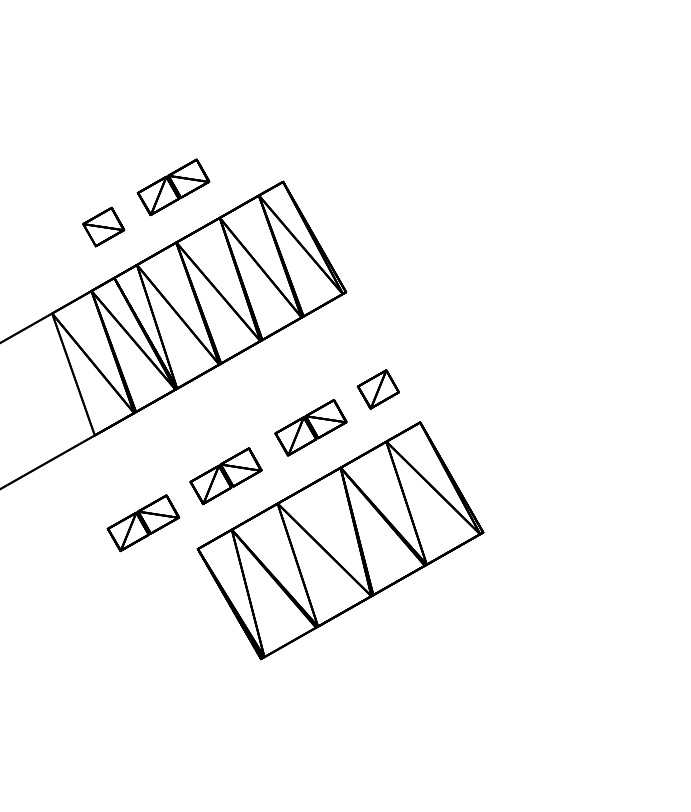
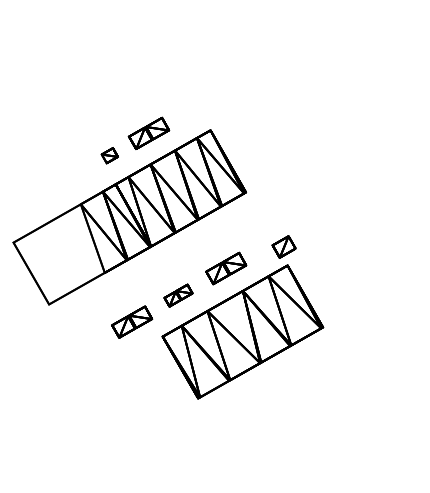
part: (103, 226) -> (109, 155), size x0.7
part: (377, 388) -> (283, 246), moved
part: (226, 475) -> (178, 295), size x0.7

